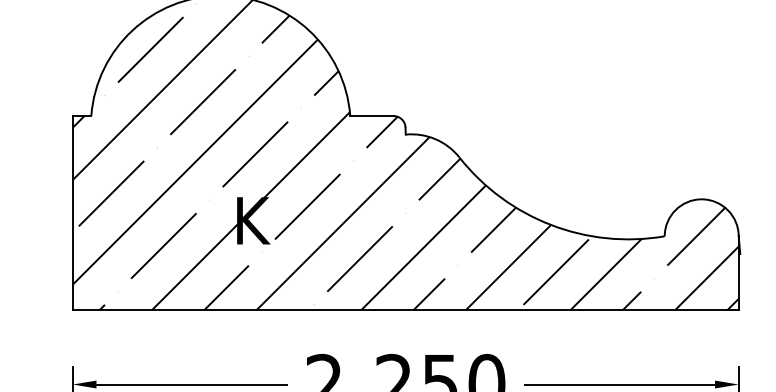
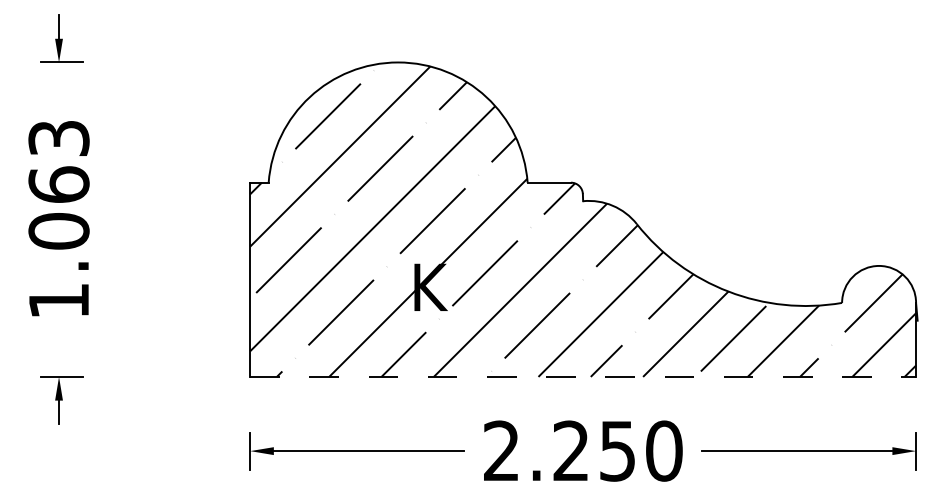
line: (406, 309) -> (583, 376), solid -> dashed

